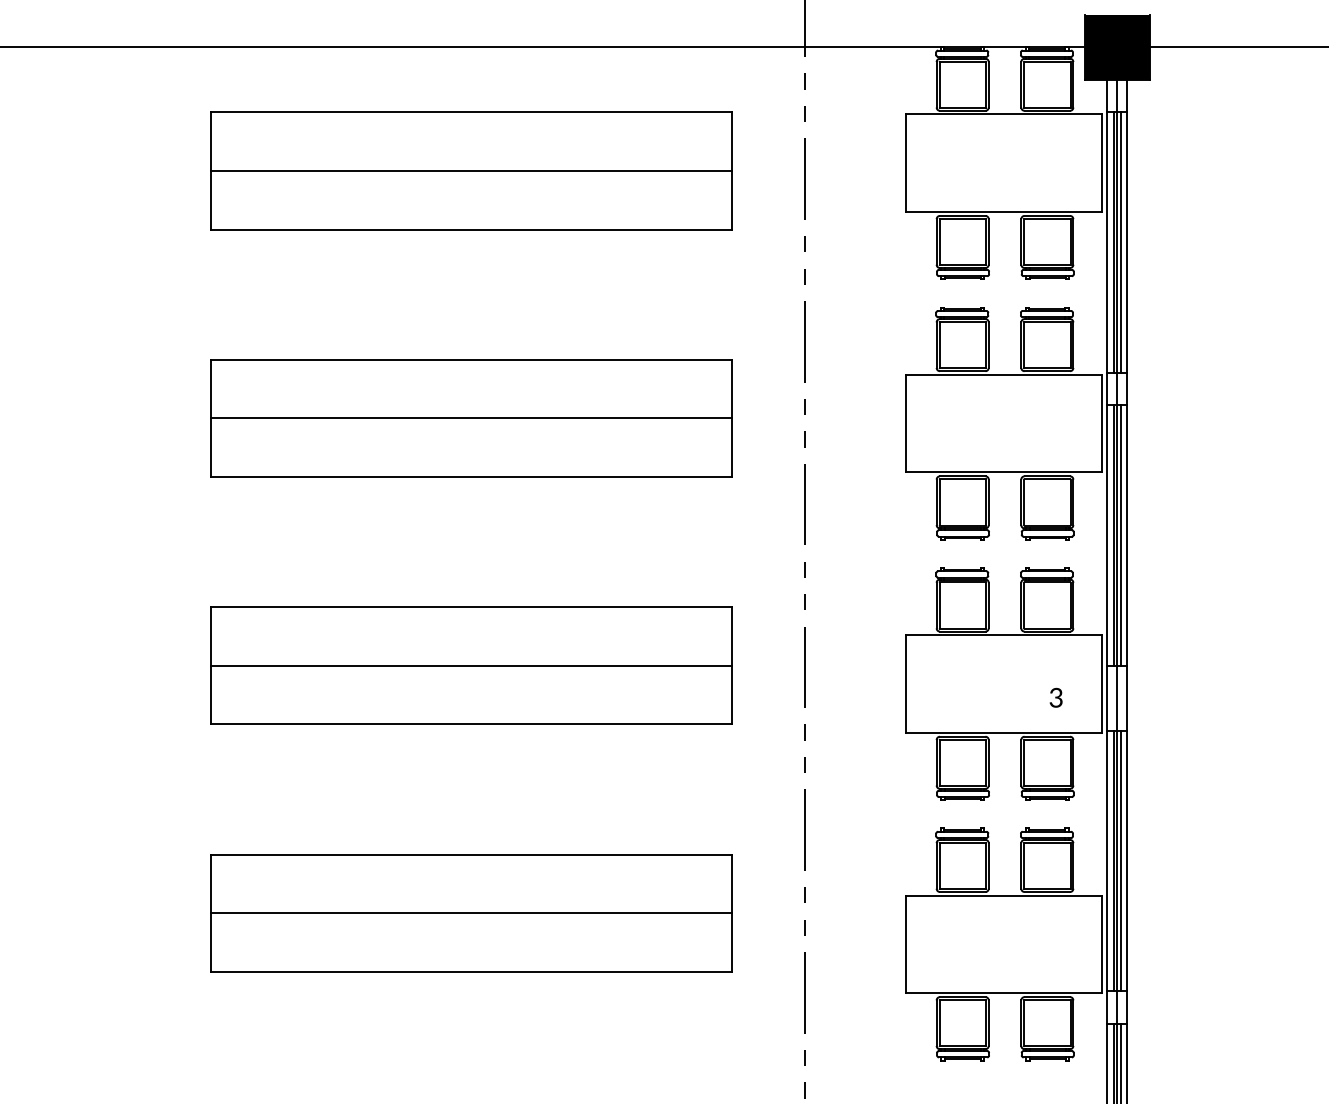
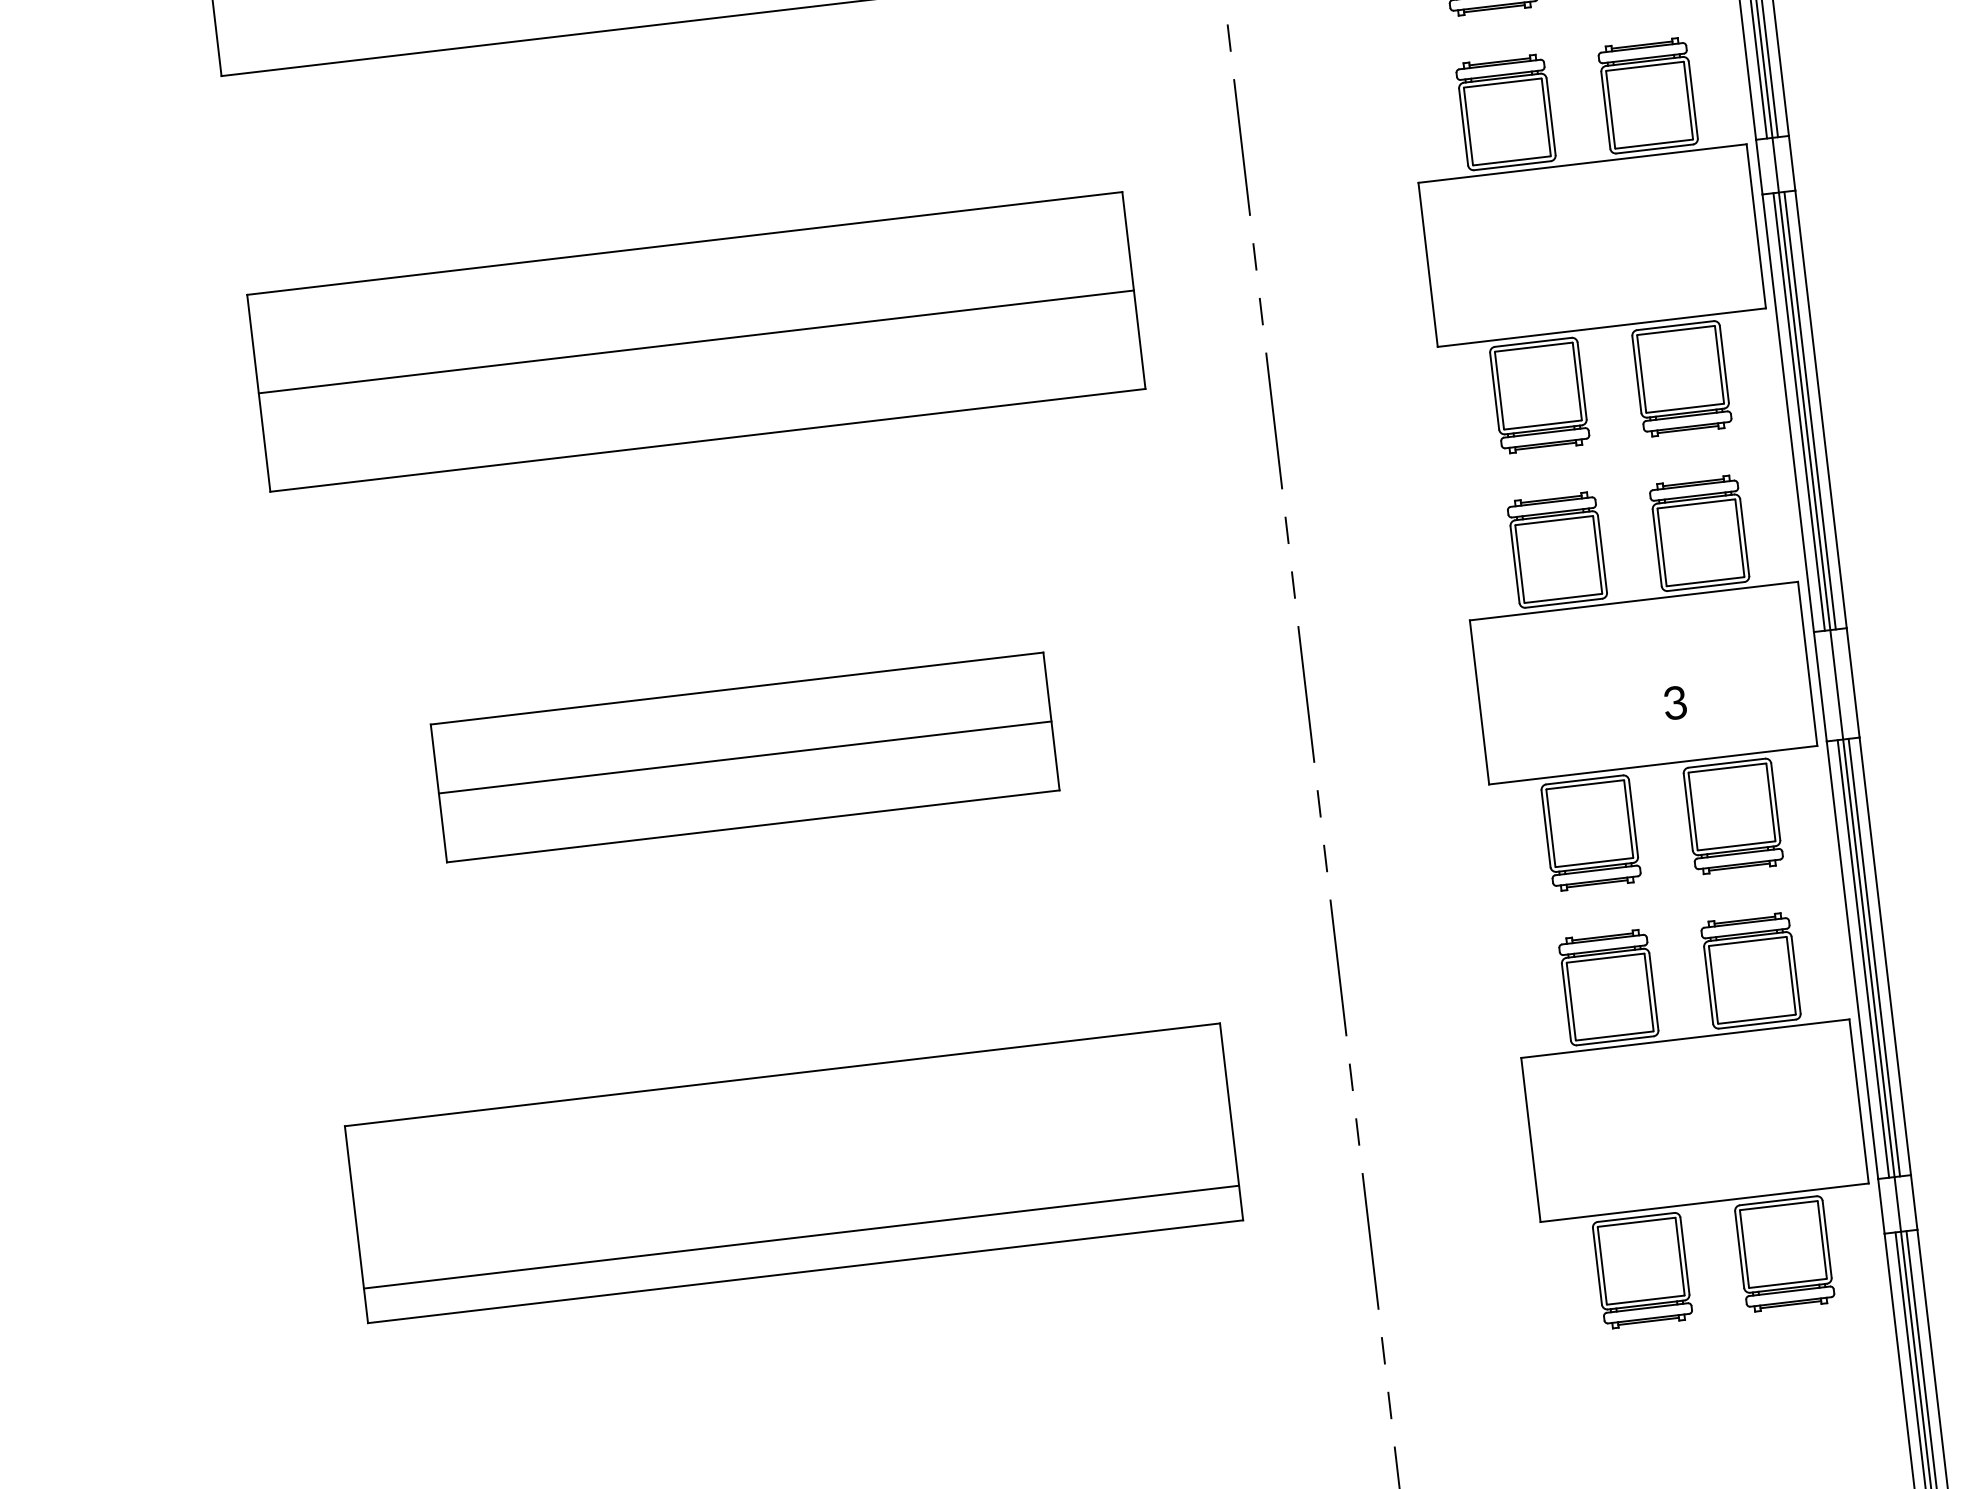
part: (471, 665) -> (745, 757), size x0.7
text: (1055, 697) -> (1674, 702), moved
line: (471, 913) -> (801, 1237), moved

